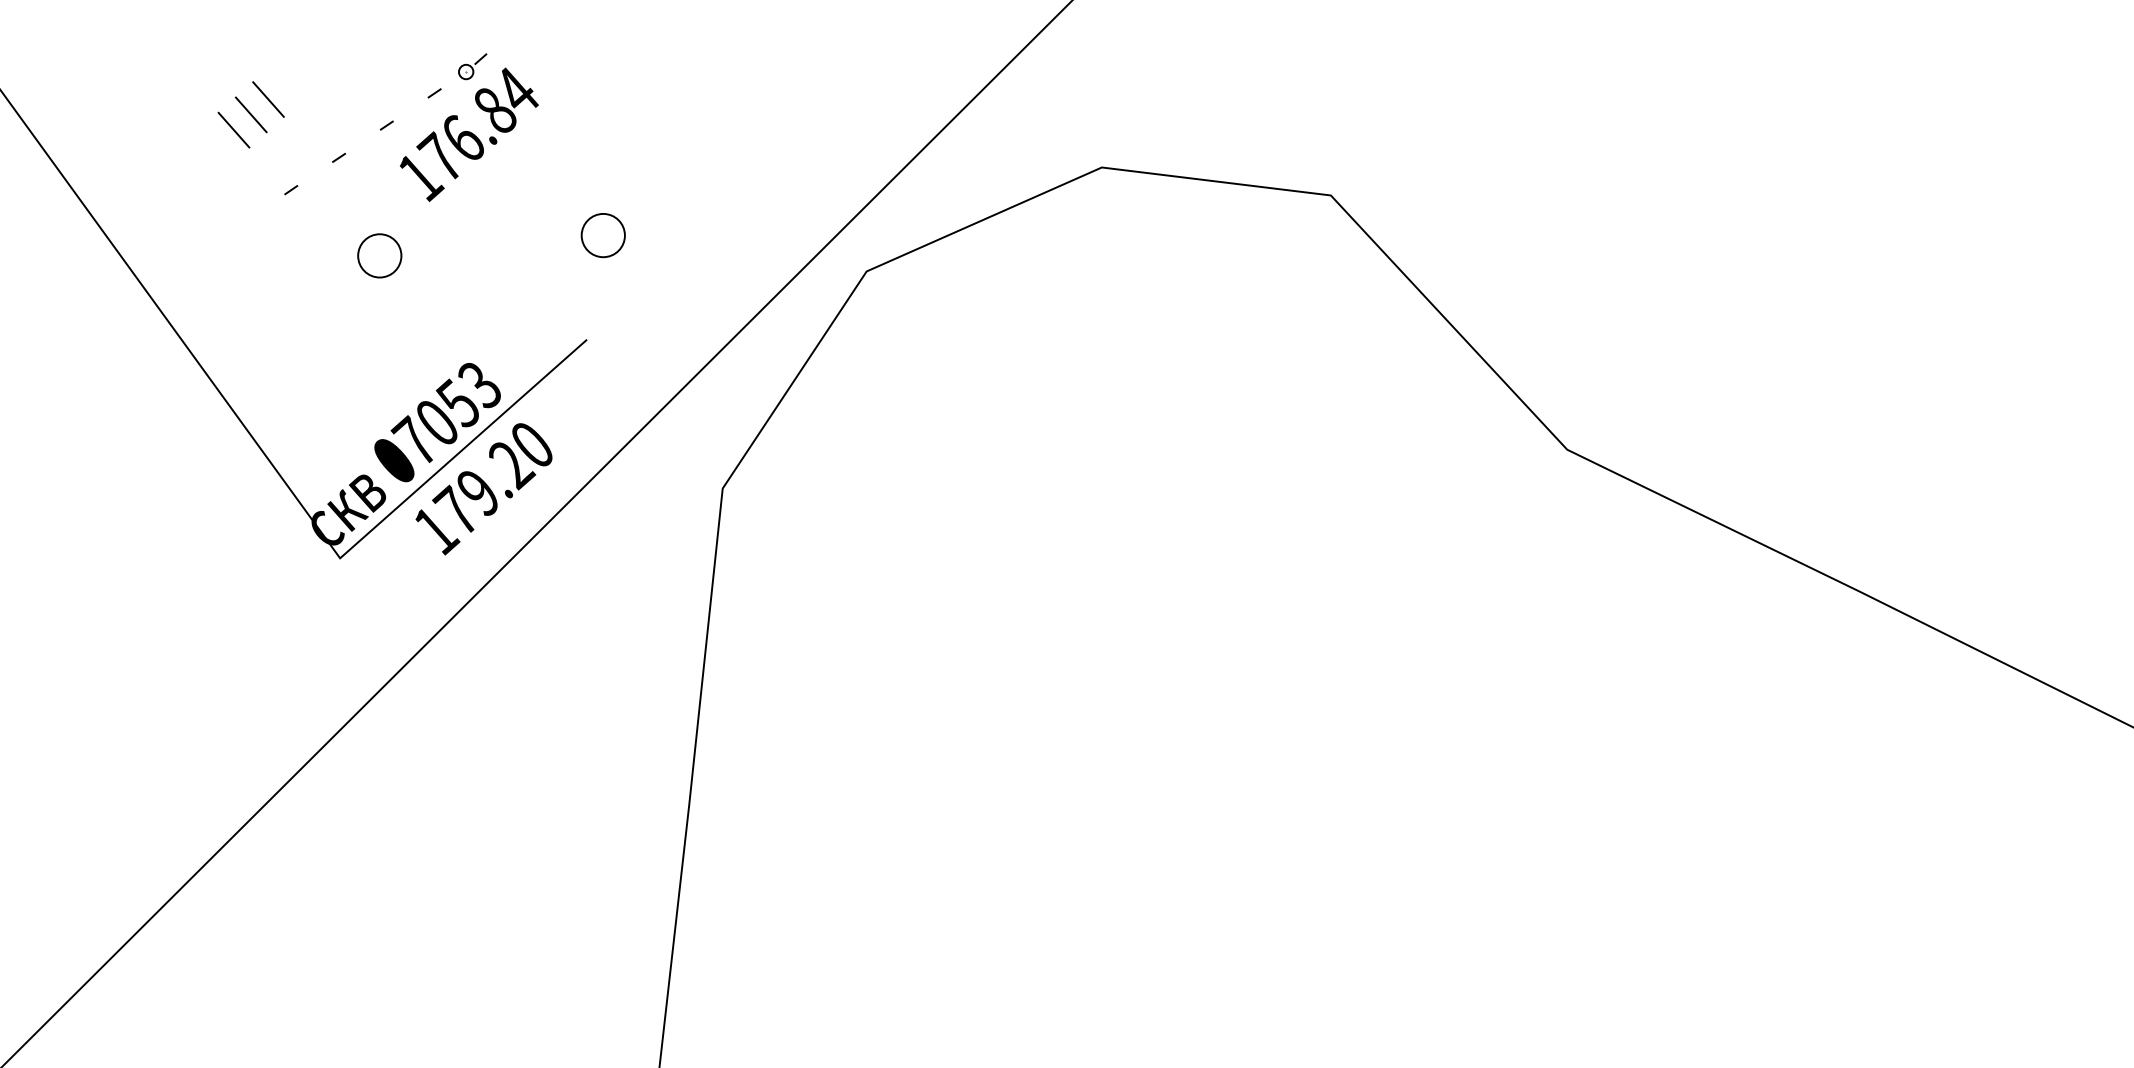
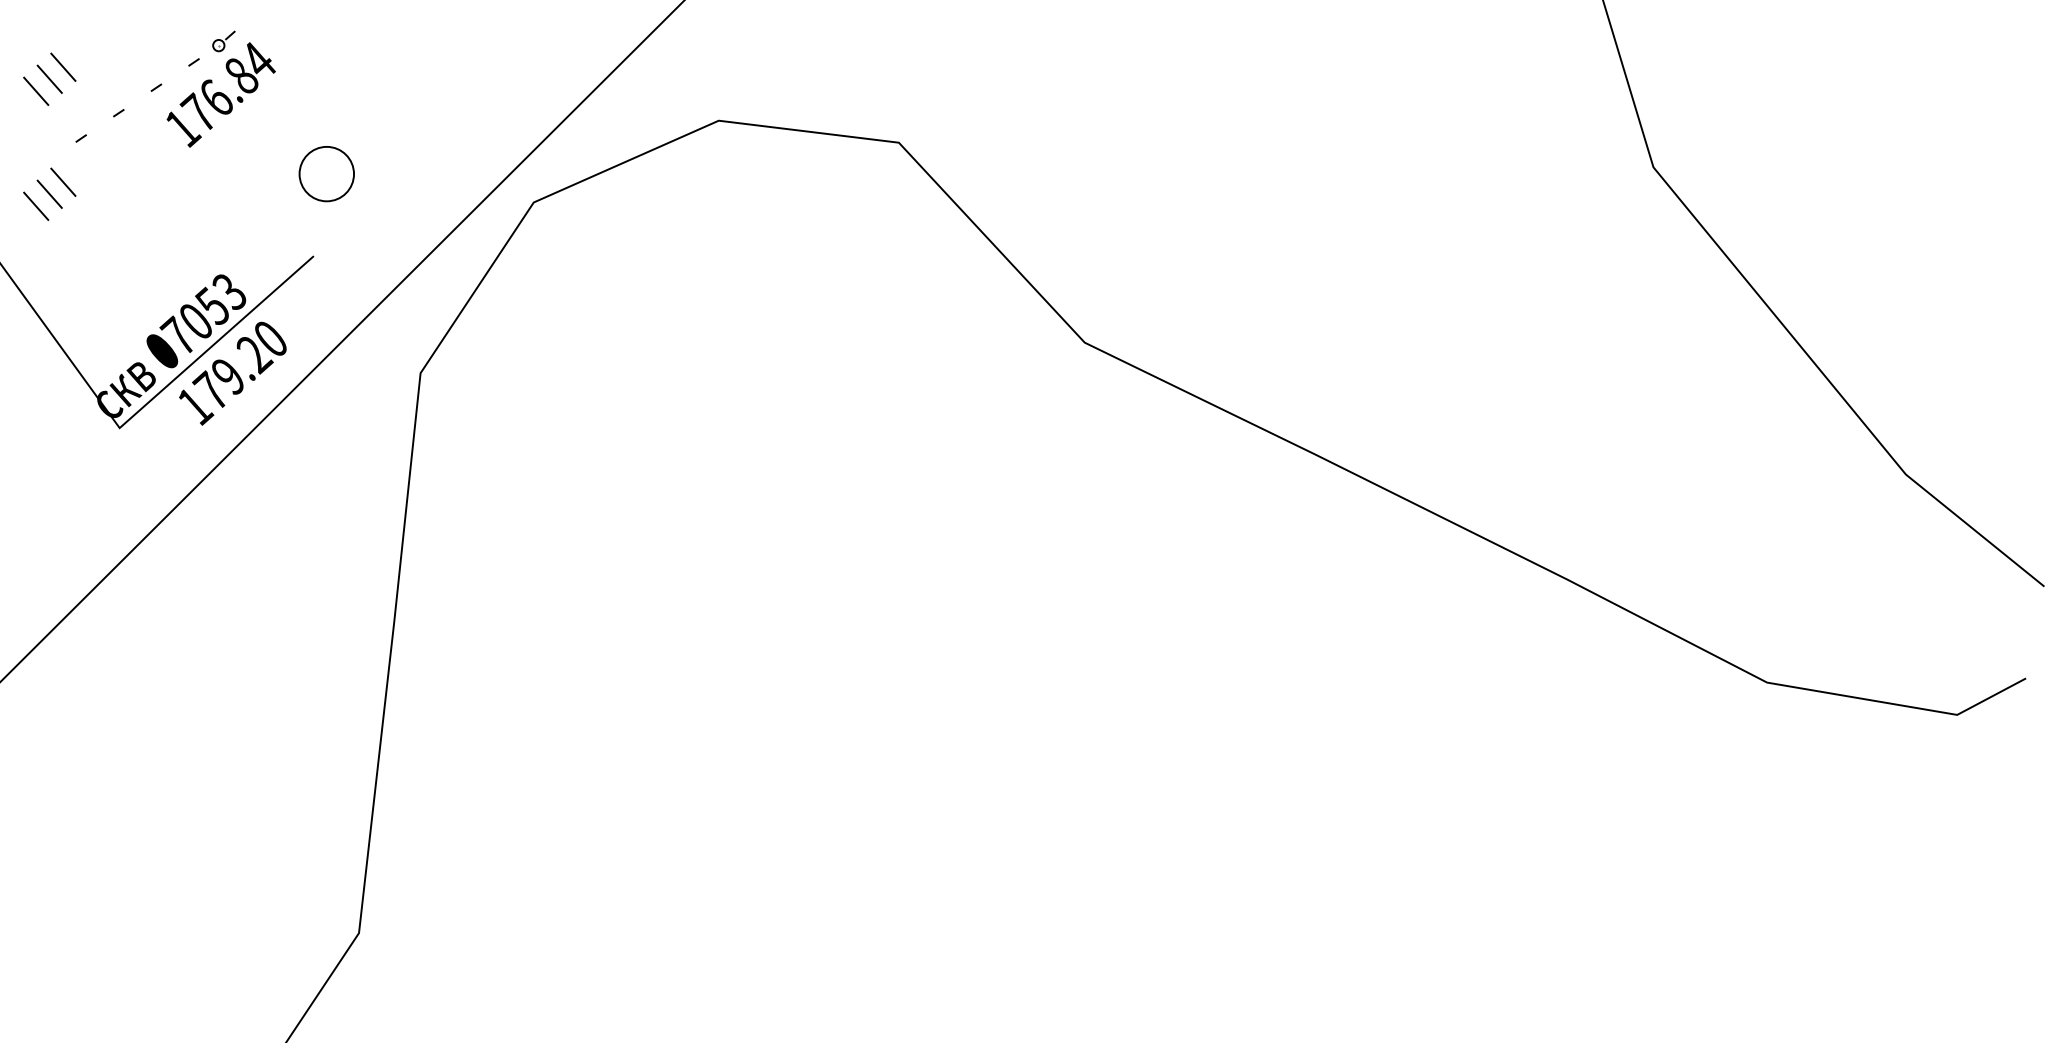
part: (603, 235) -> (326, 174), size x1.6
part: (379, 256) -> (150, 190), removed
part: (250, 260) -> (49, 193), added

